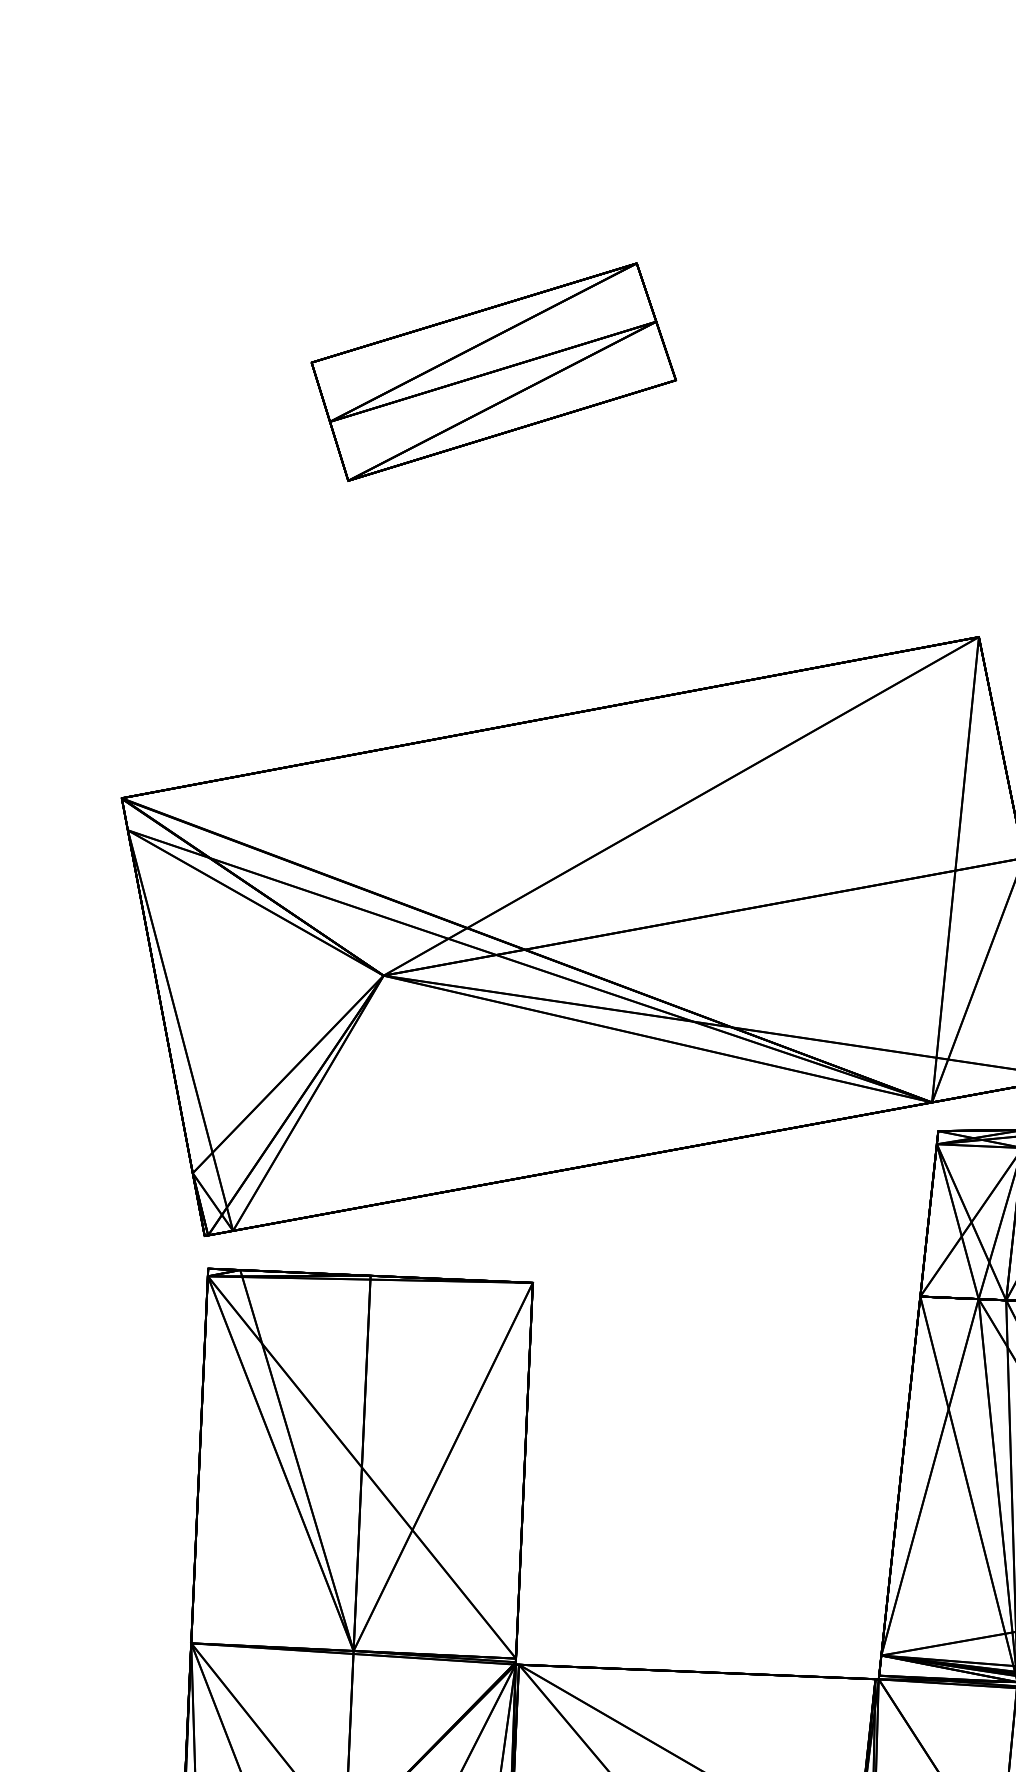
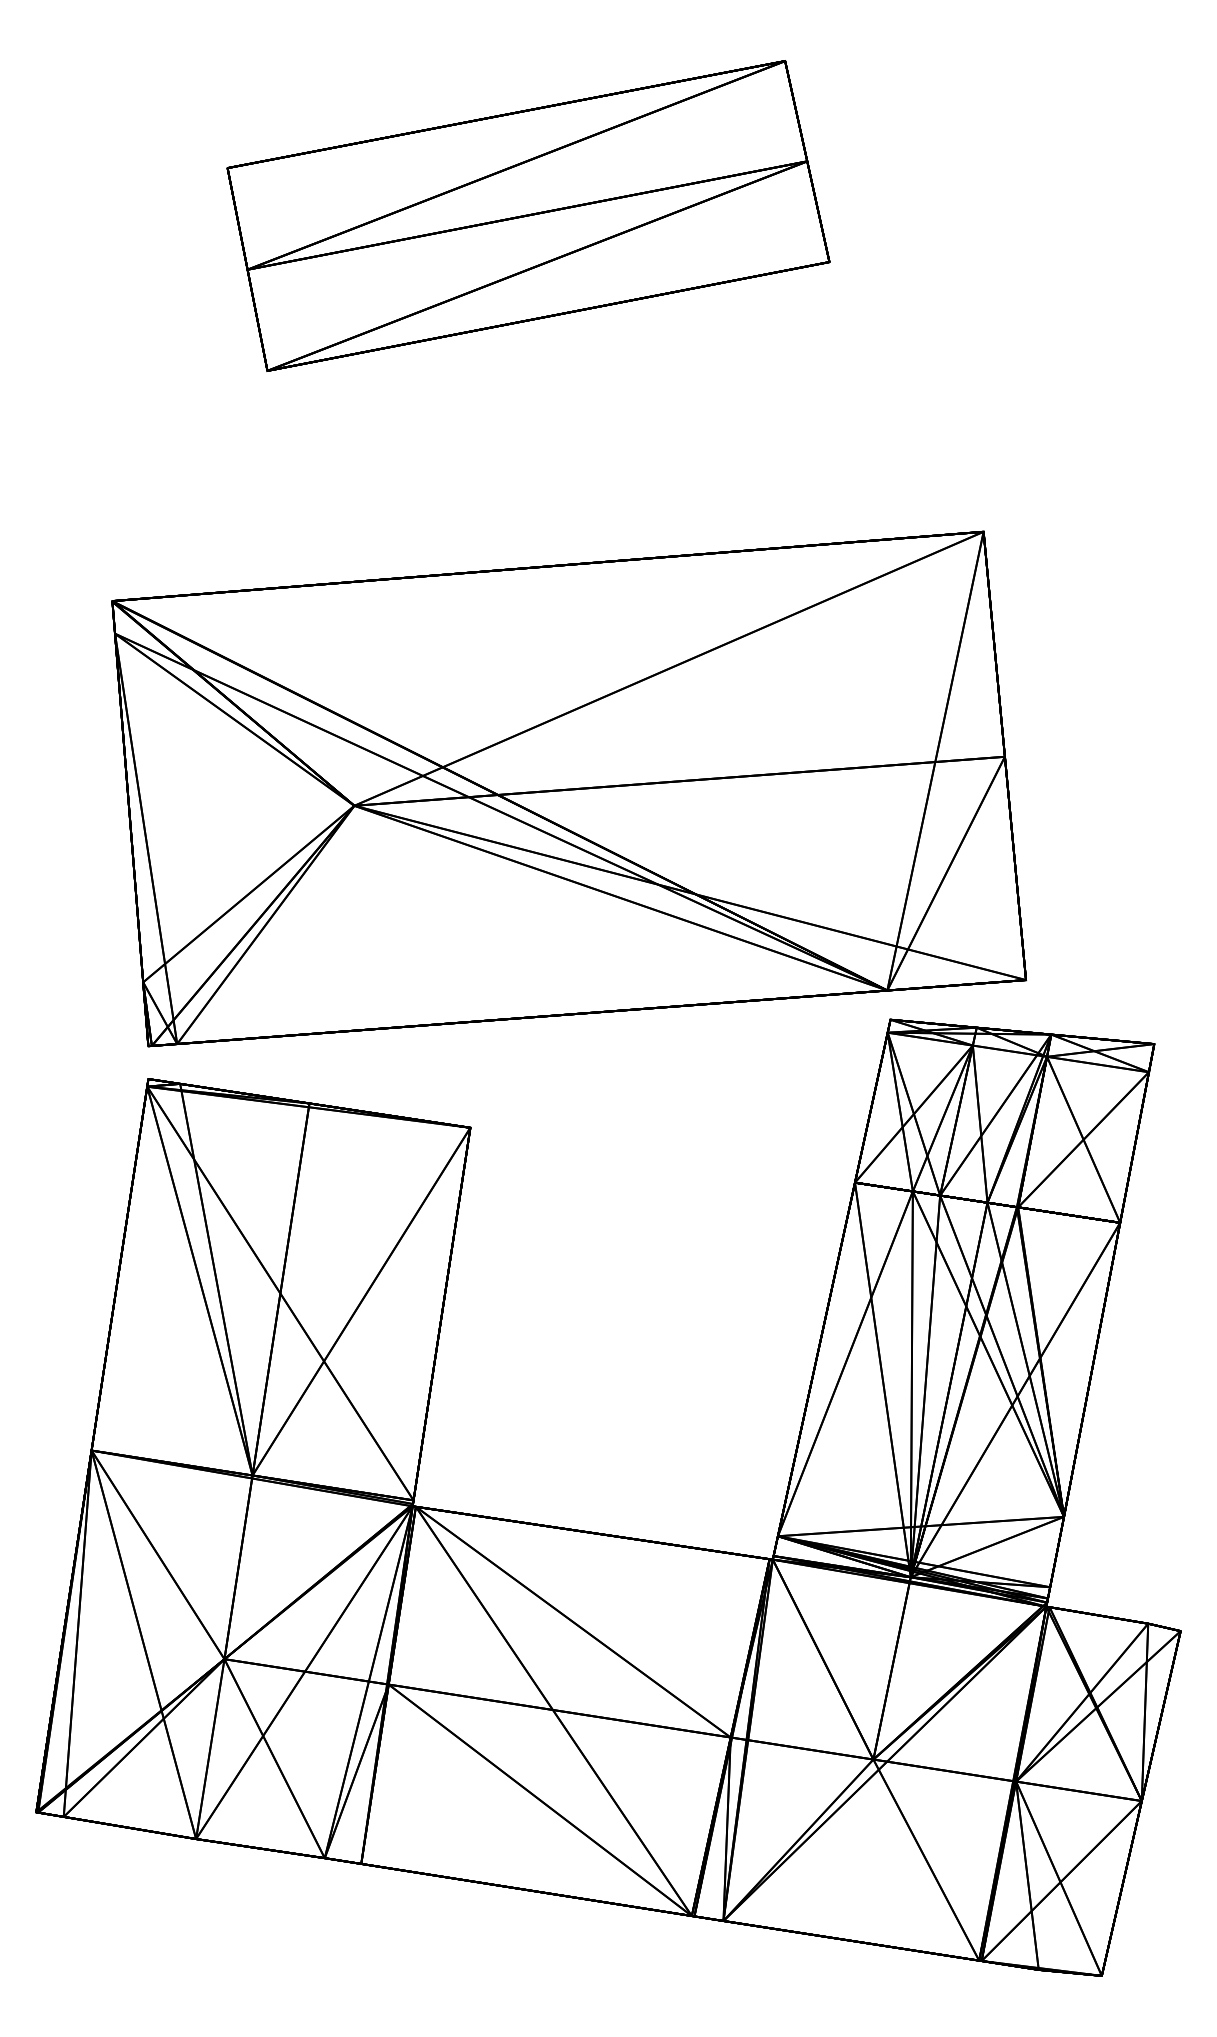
part: (493, 371) -> (528, 215), size x1.67

